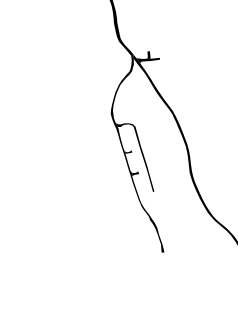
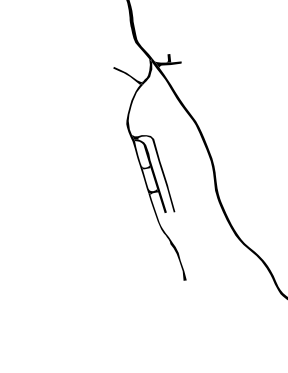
fill: (112, 70) -> (128, 75), added
fill: (131, 159) -> (149, 175), added

